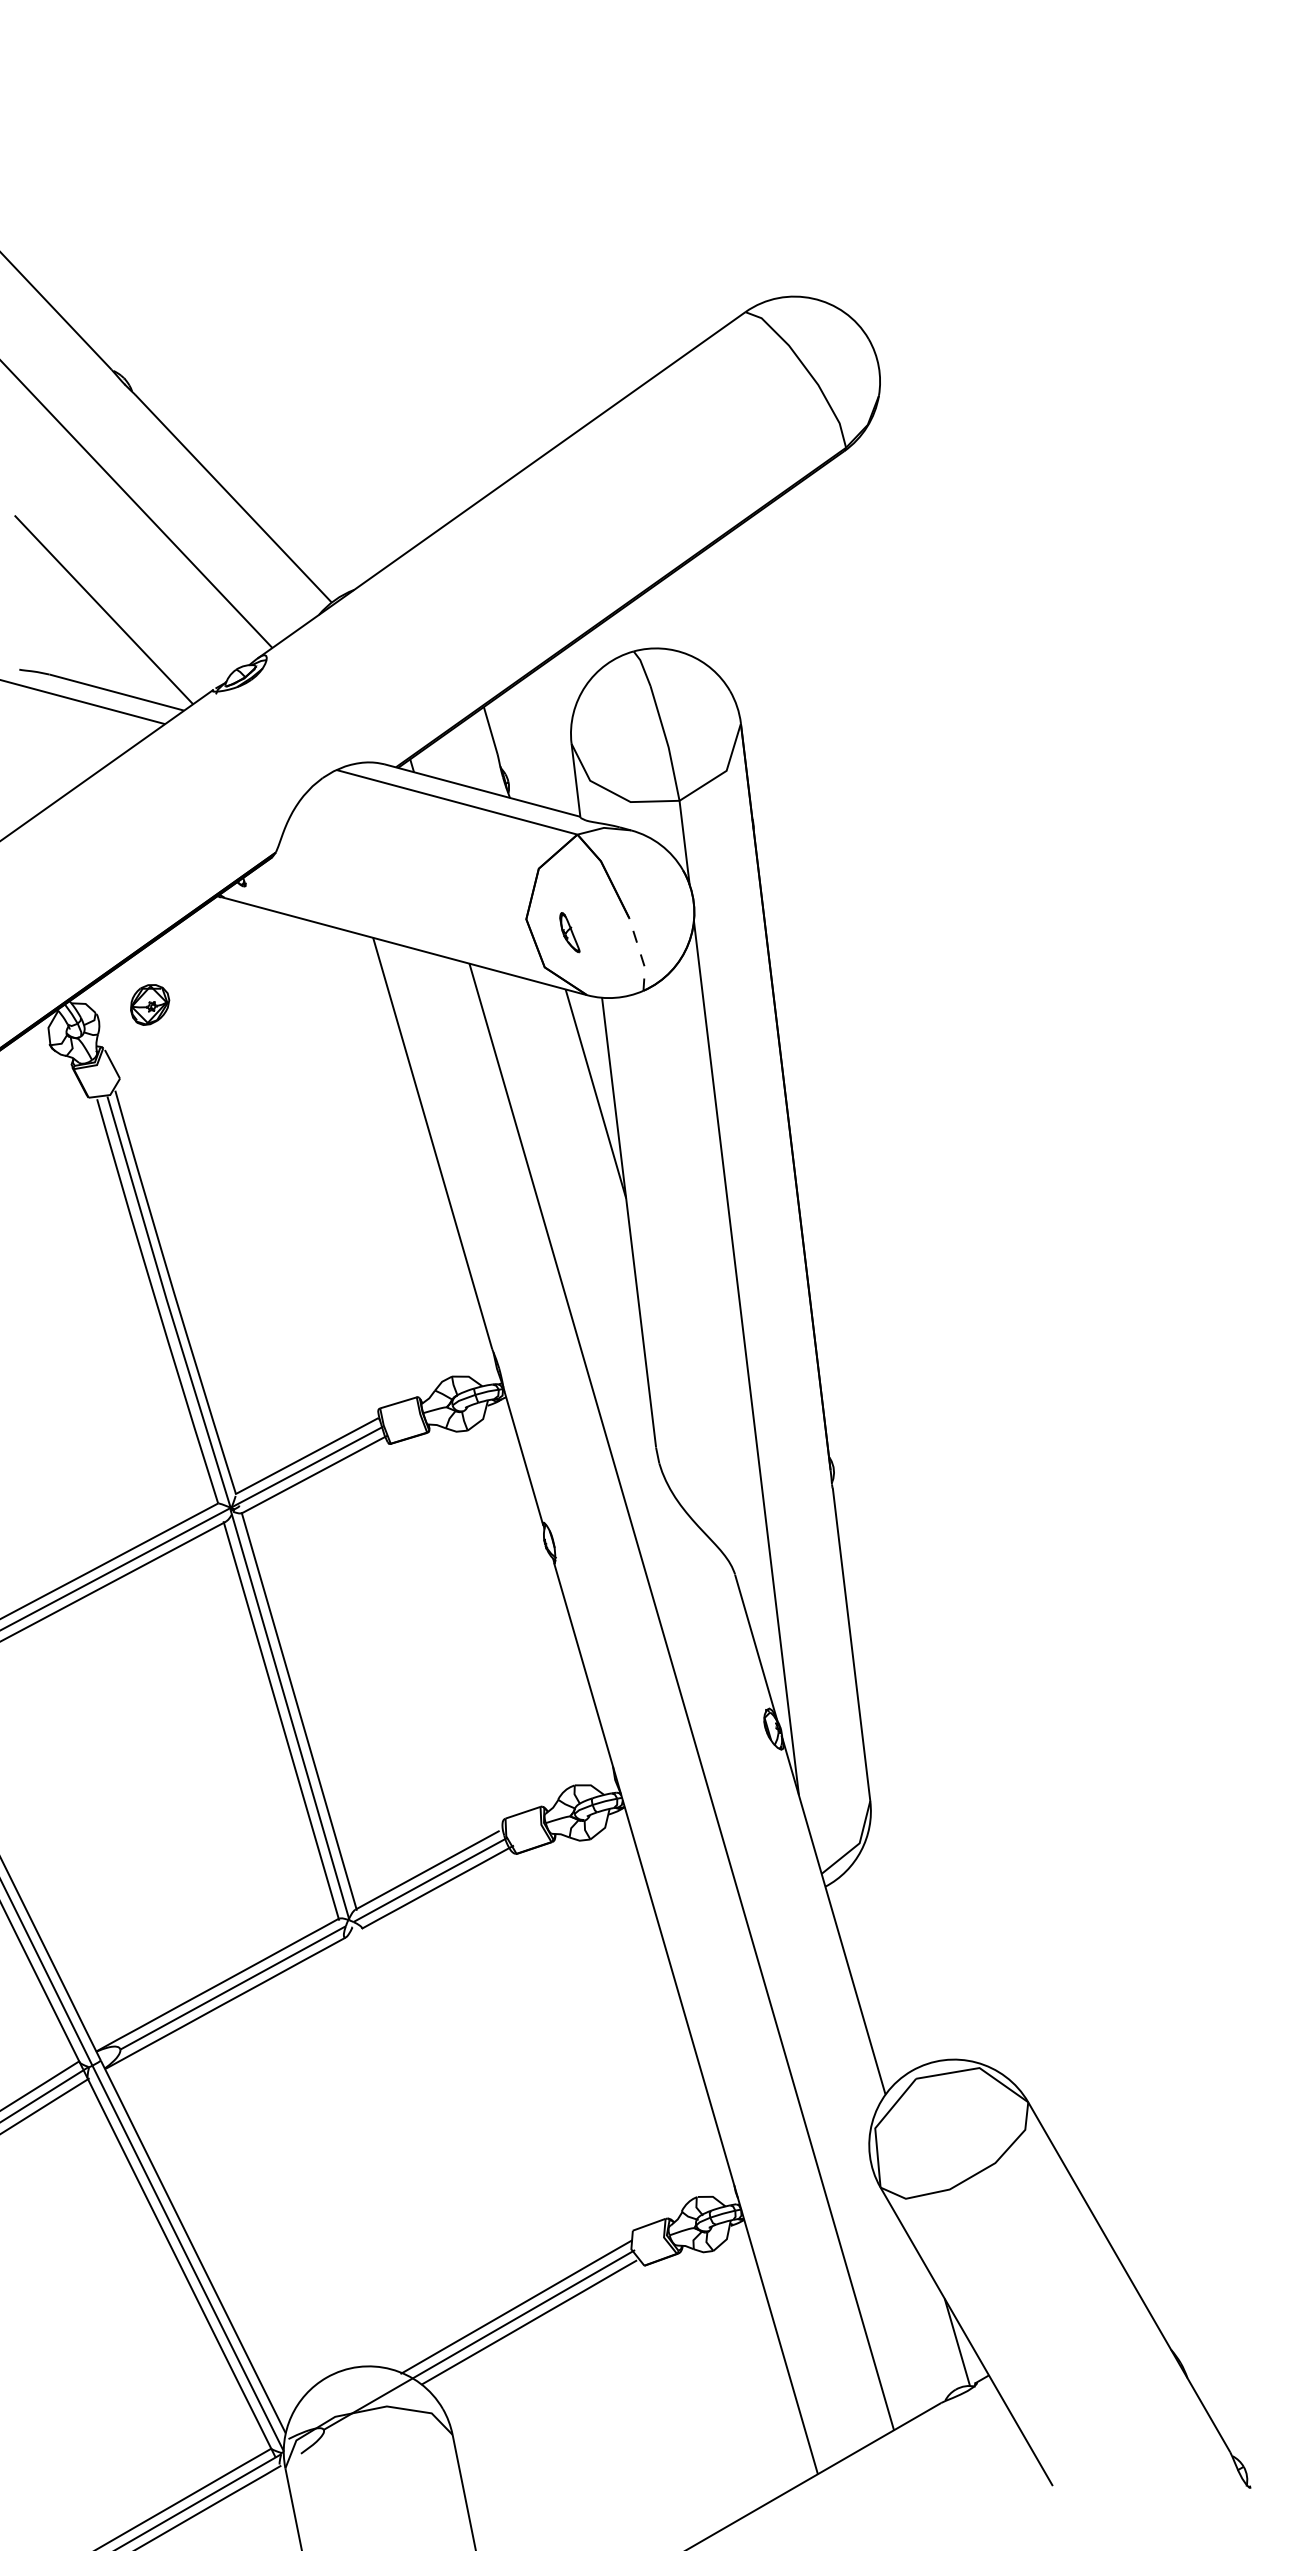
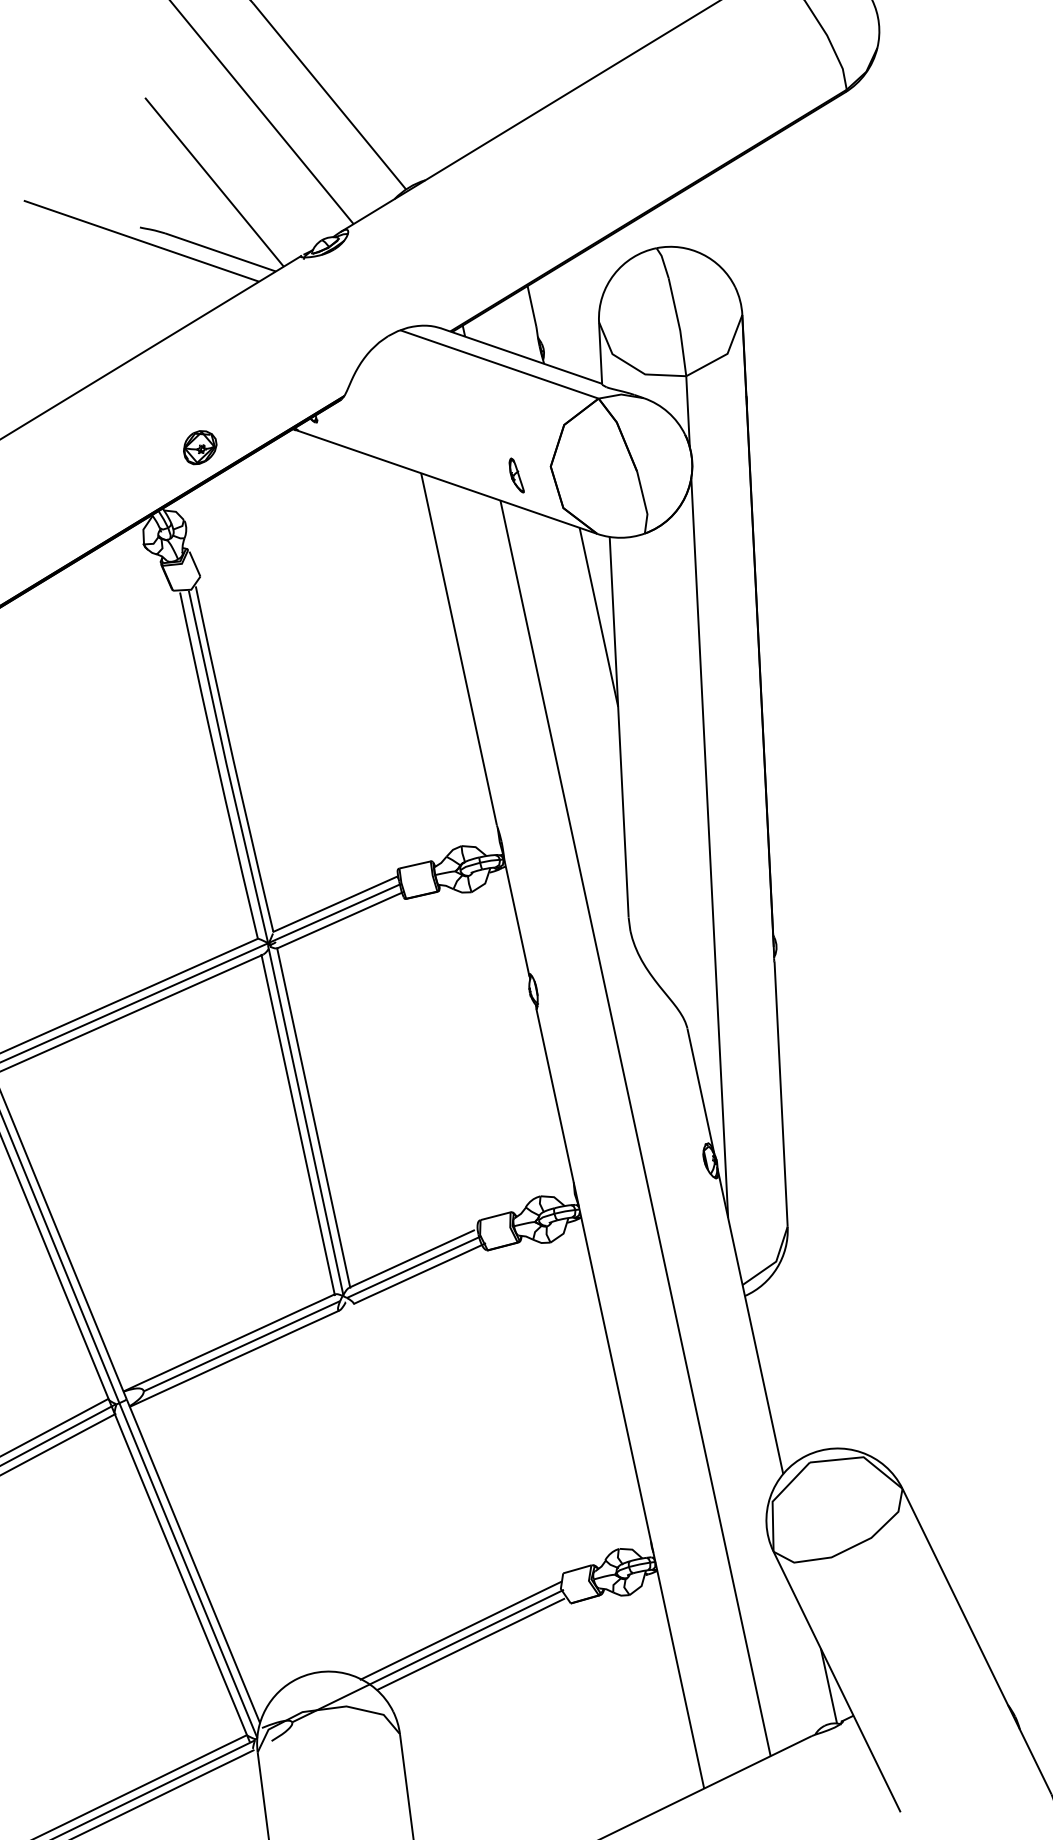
part: (569, 932) -> (516, 475), moved
line: (640, 954) -> (644, 502), dashed -> solid
part: (150, 1004) -> (200, 447), moved

